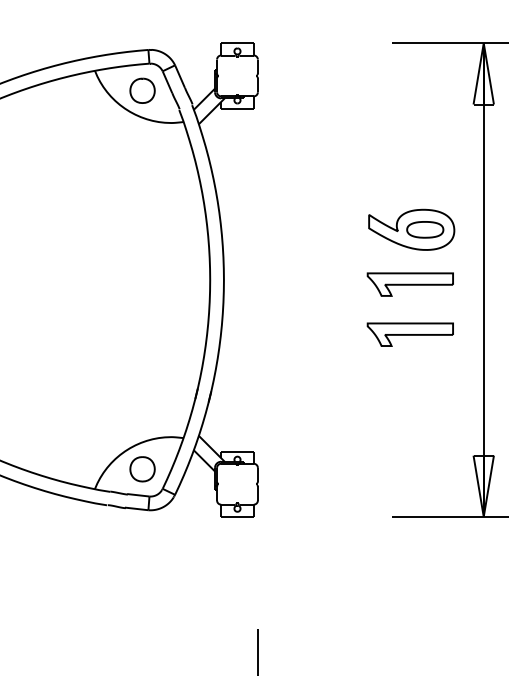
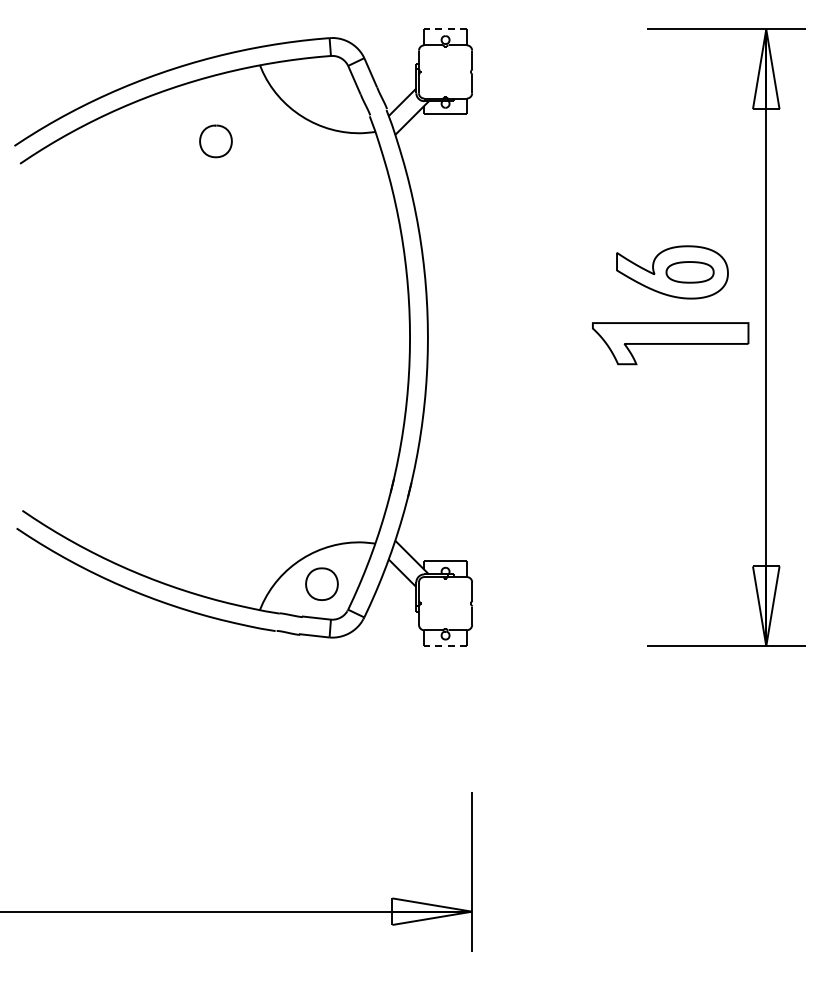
line: (237, 43) -> (445, 29), solid -> dashed
part: (142, 90) -> (215, 141), moved
part: (410, 284) -> (670, 343), size x1.4
part: (410, 334) -> (670, 408), removed
line: (237, 517) -> (445, 646), solid -> dashed

